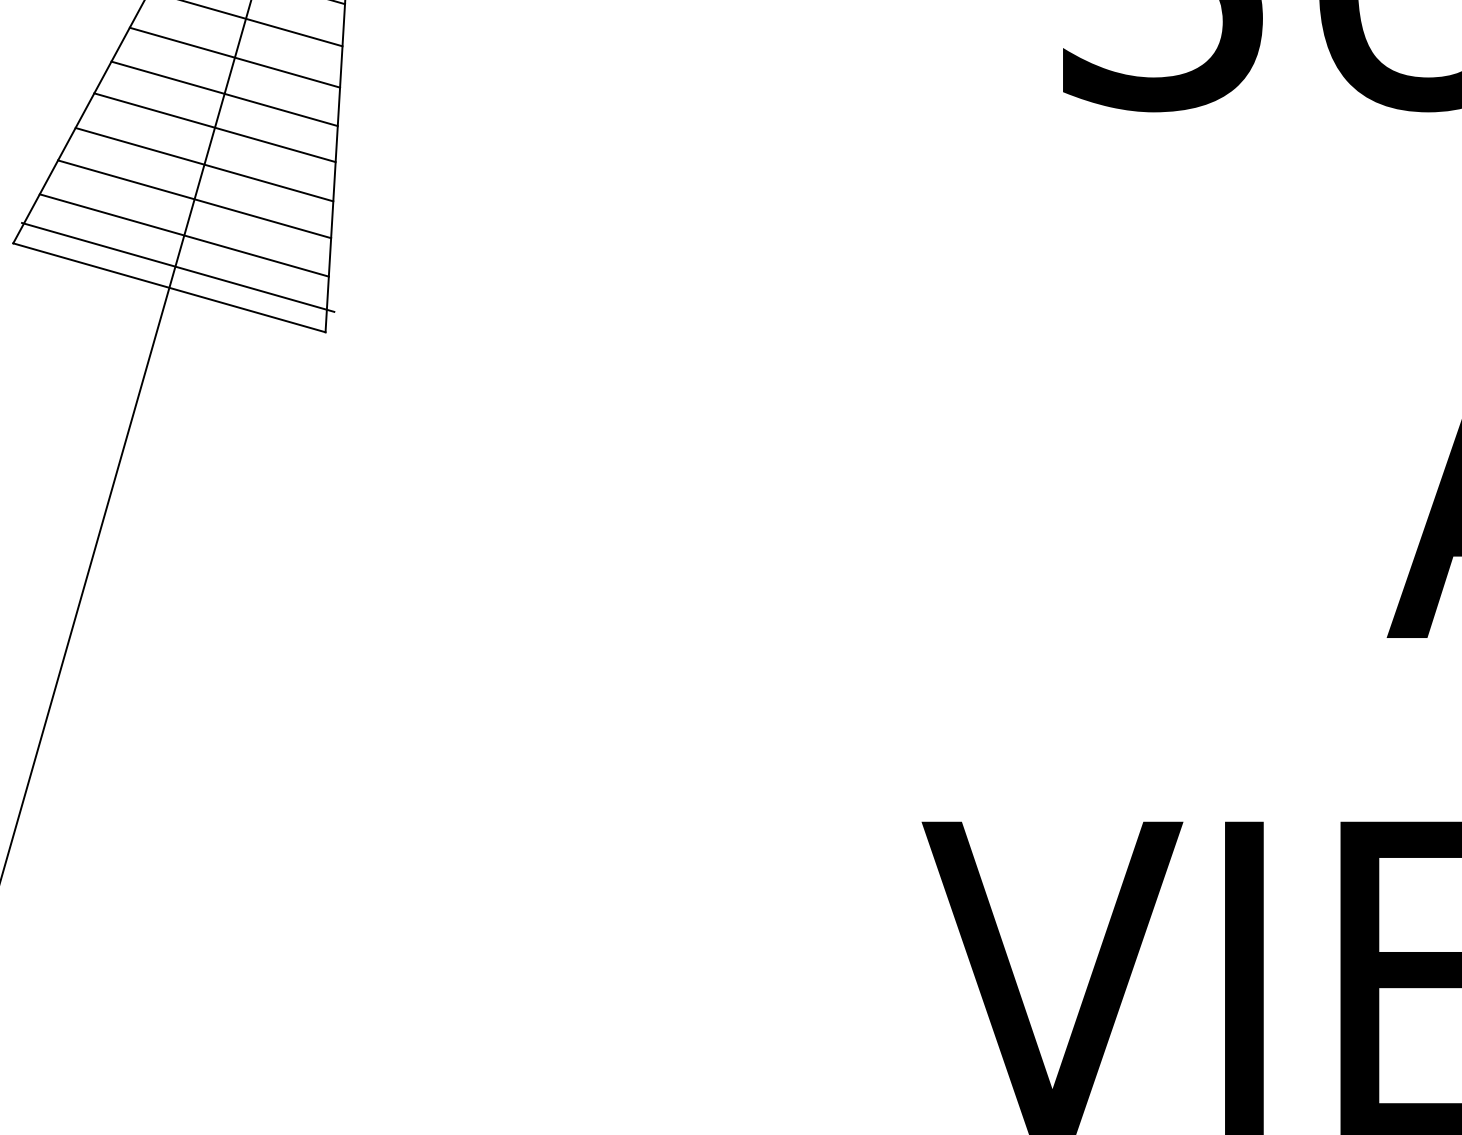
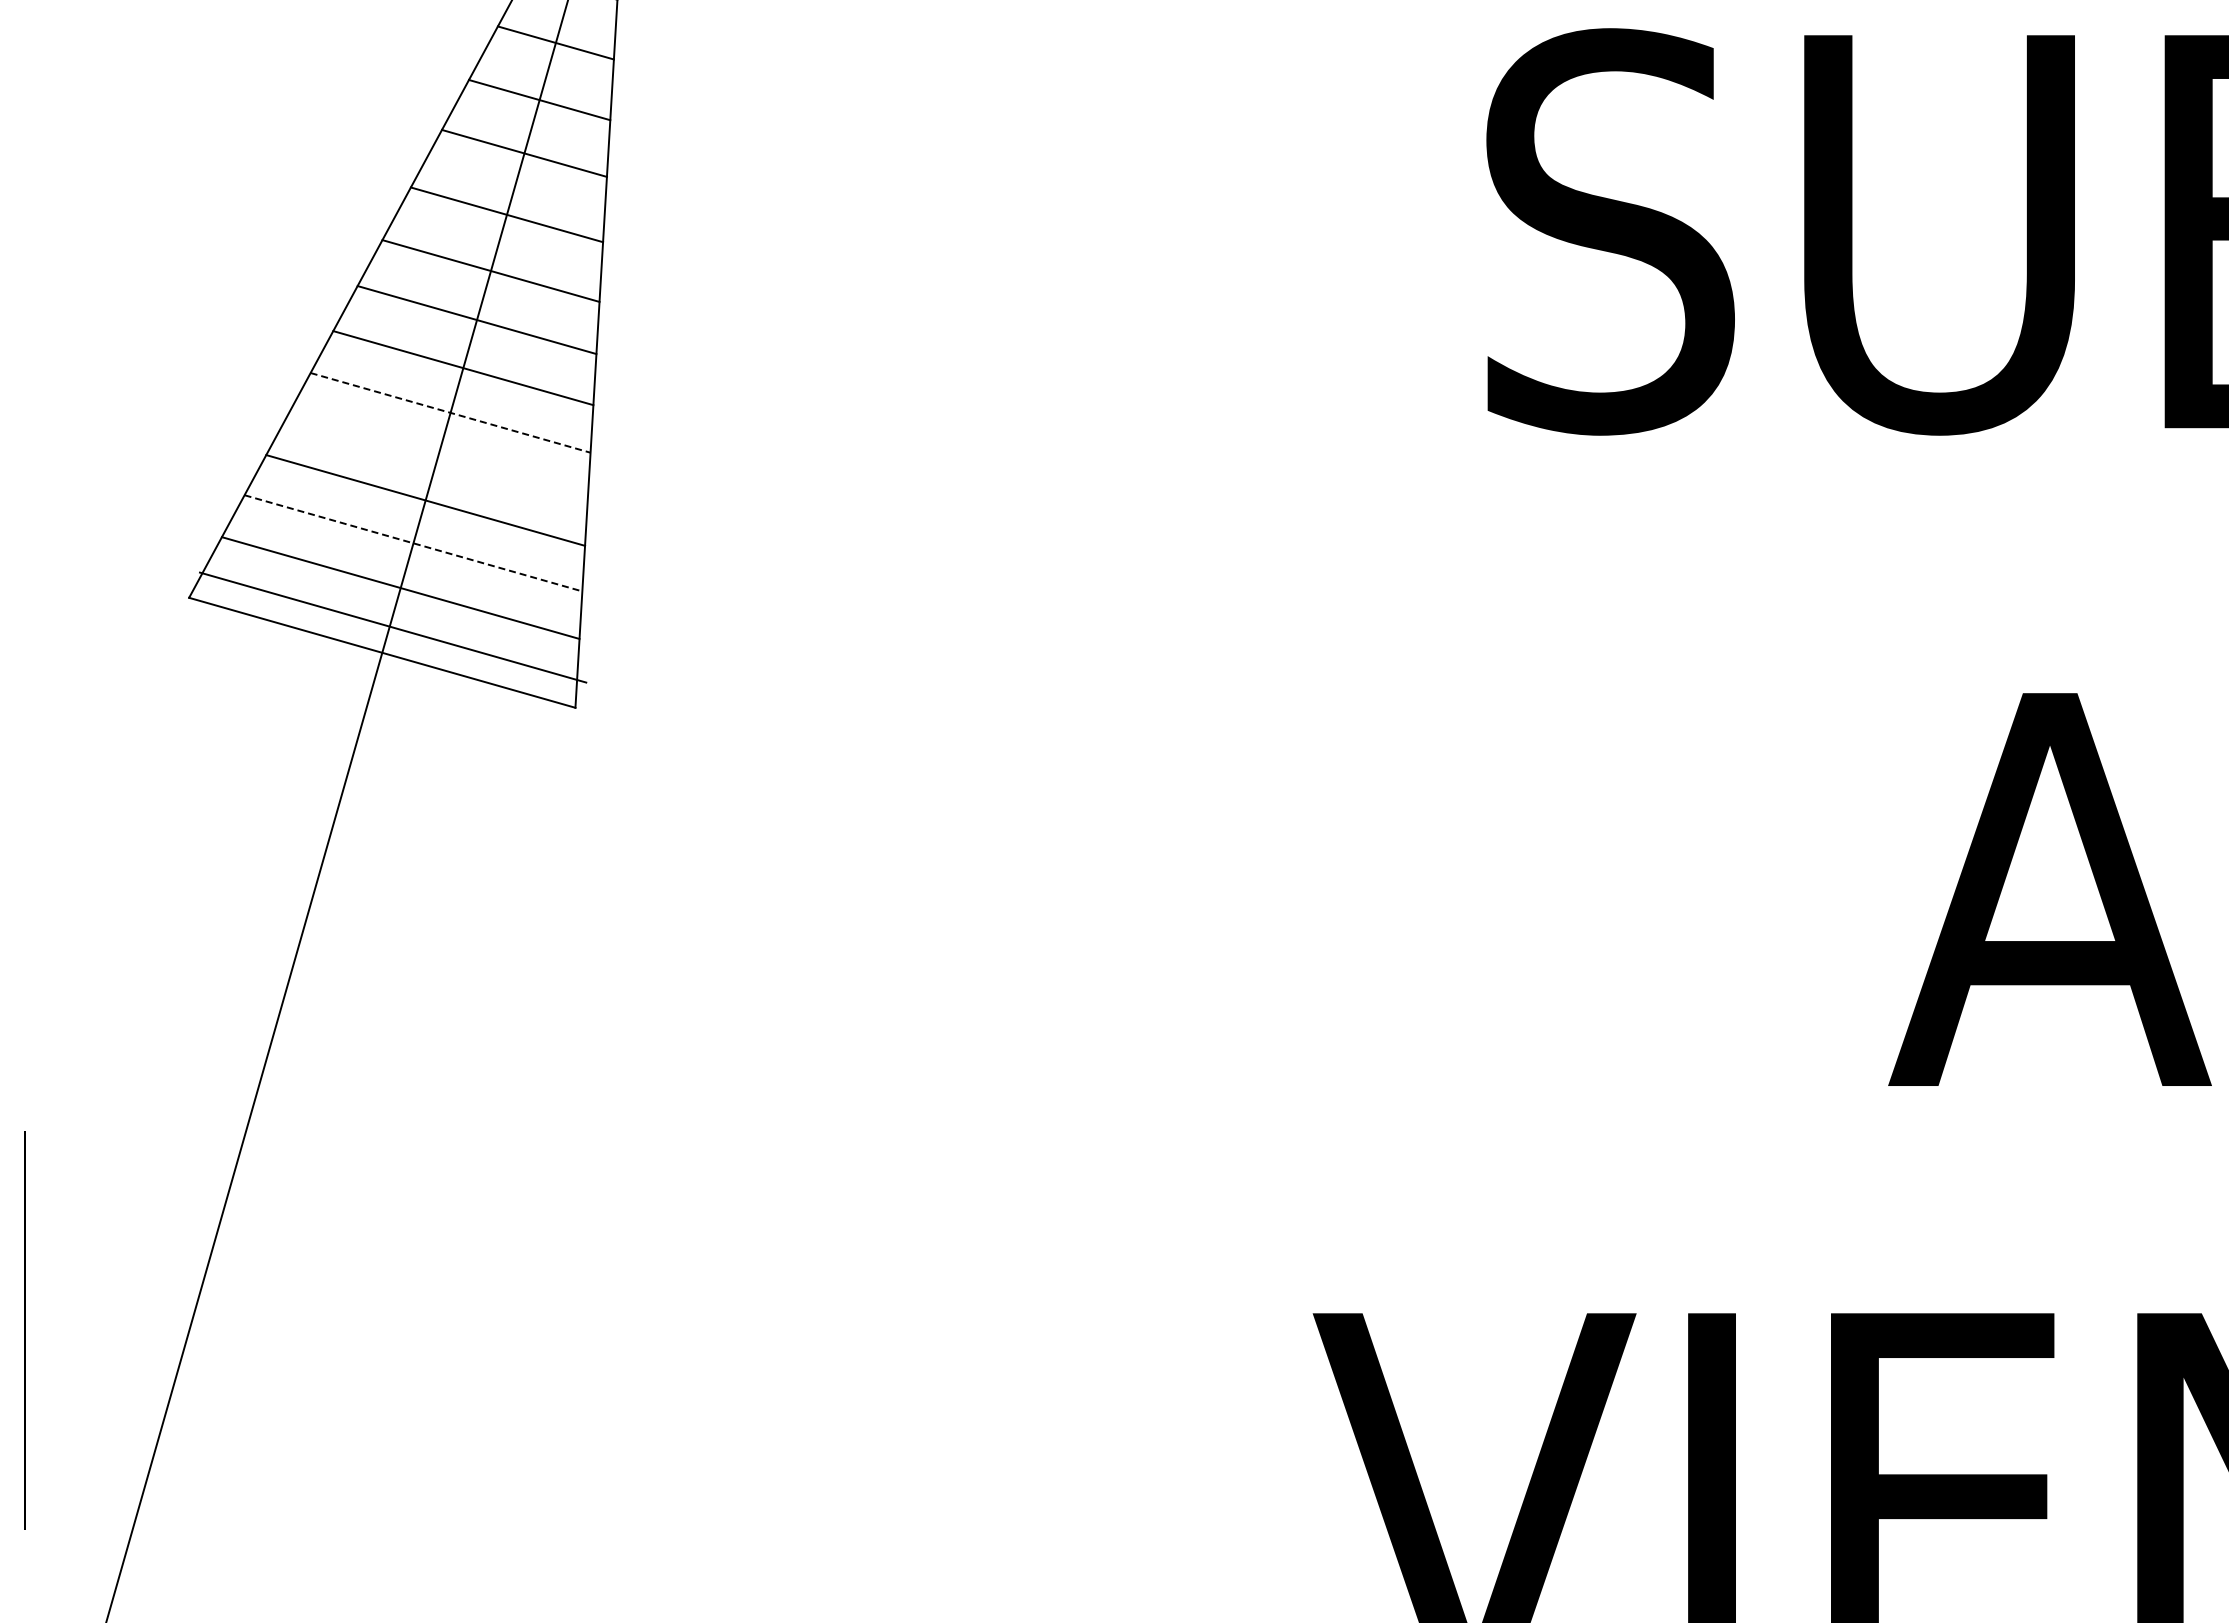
line: (224, 93) -> (450, 412), solid -> dashed
line: (214, 127) -> (438, 454), removed
line: (194, 199) -> (413, 543), solid -> dashed

